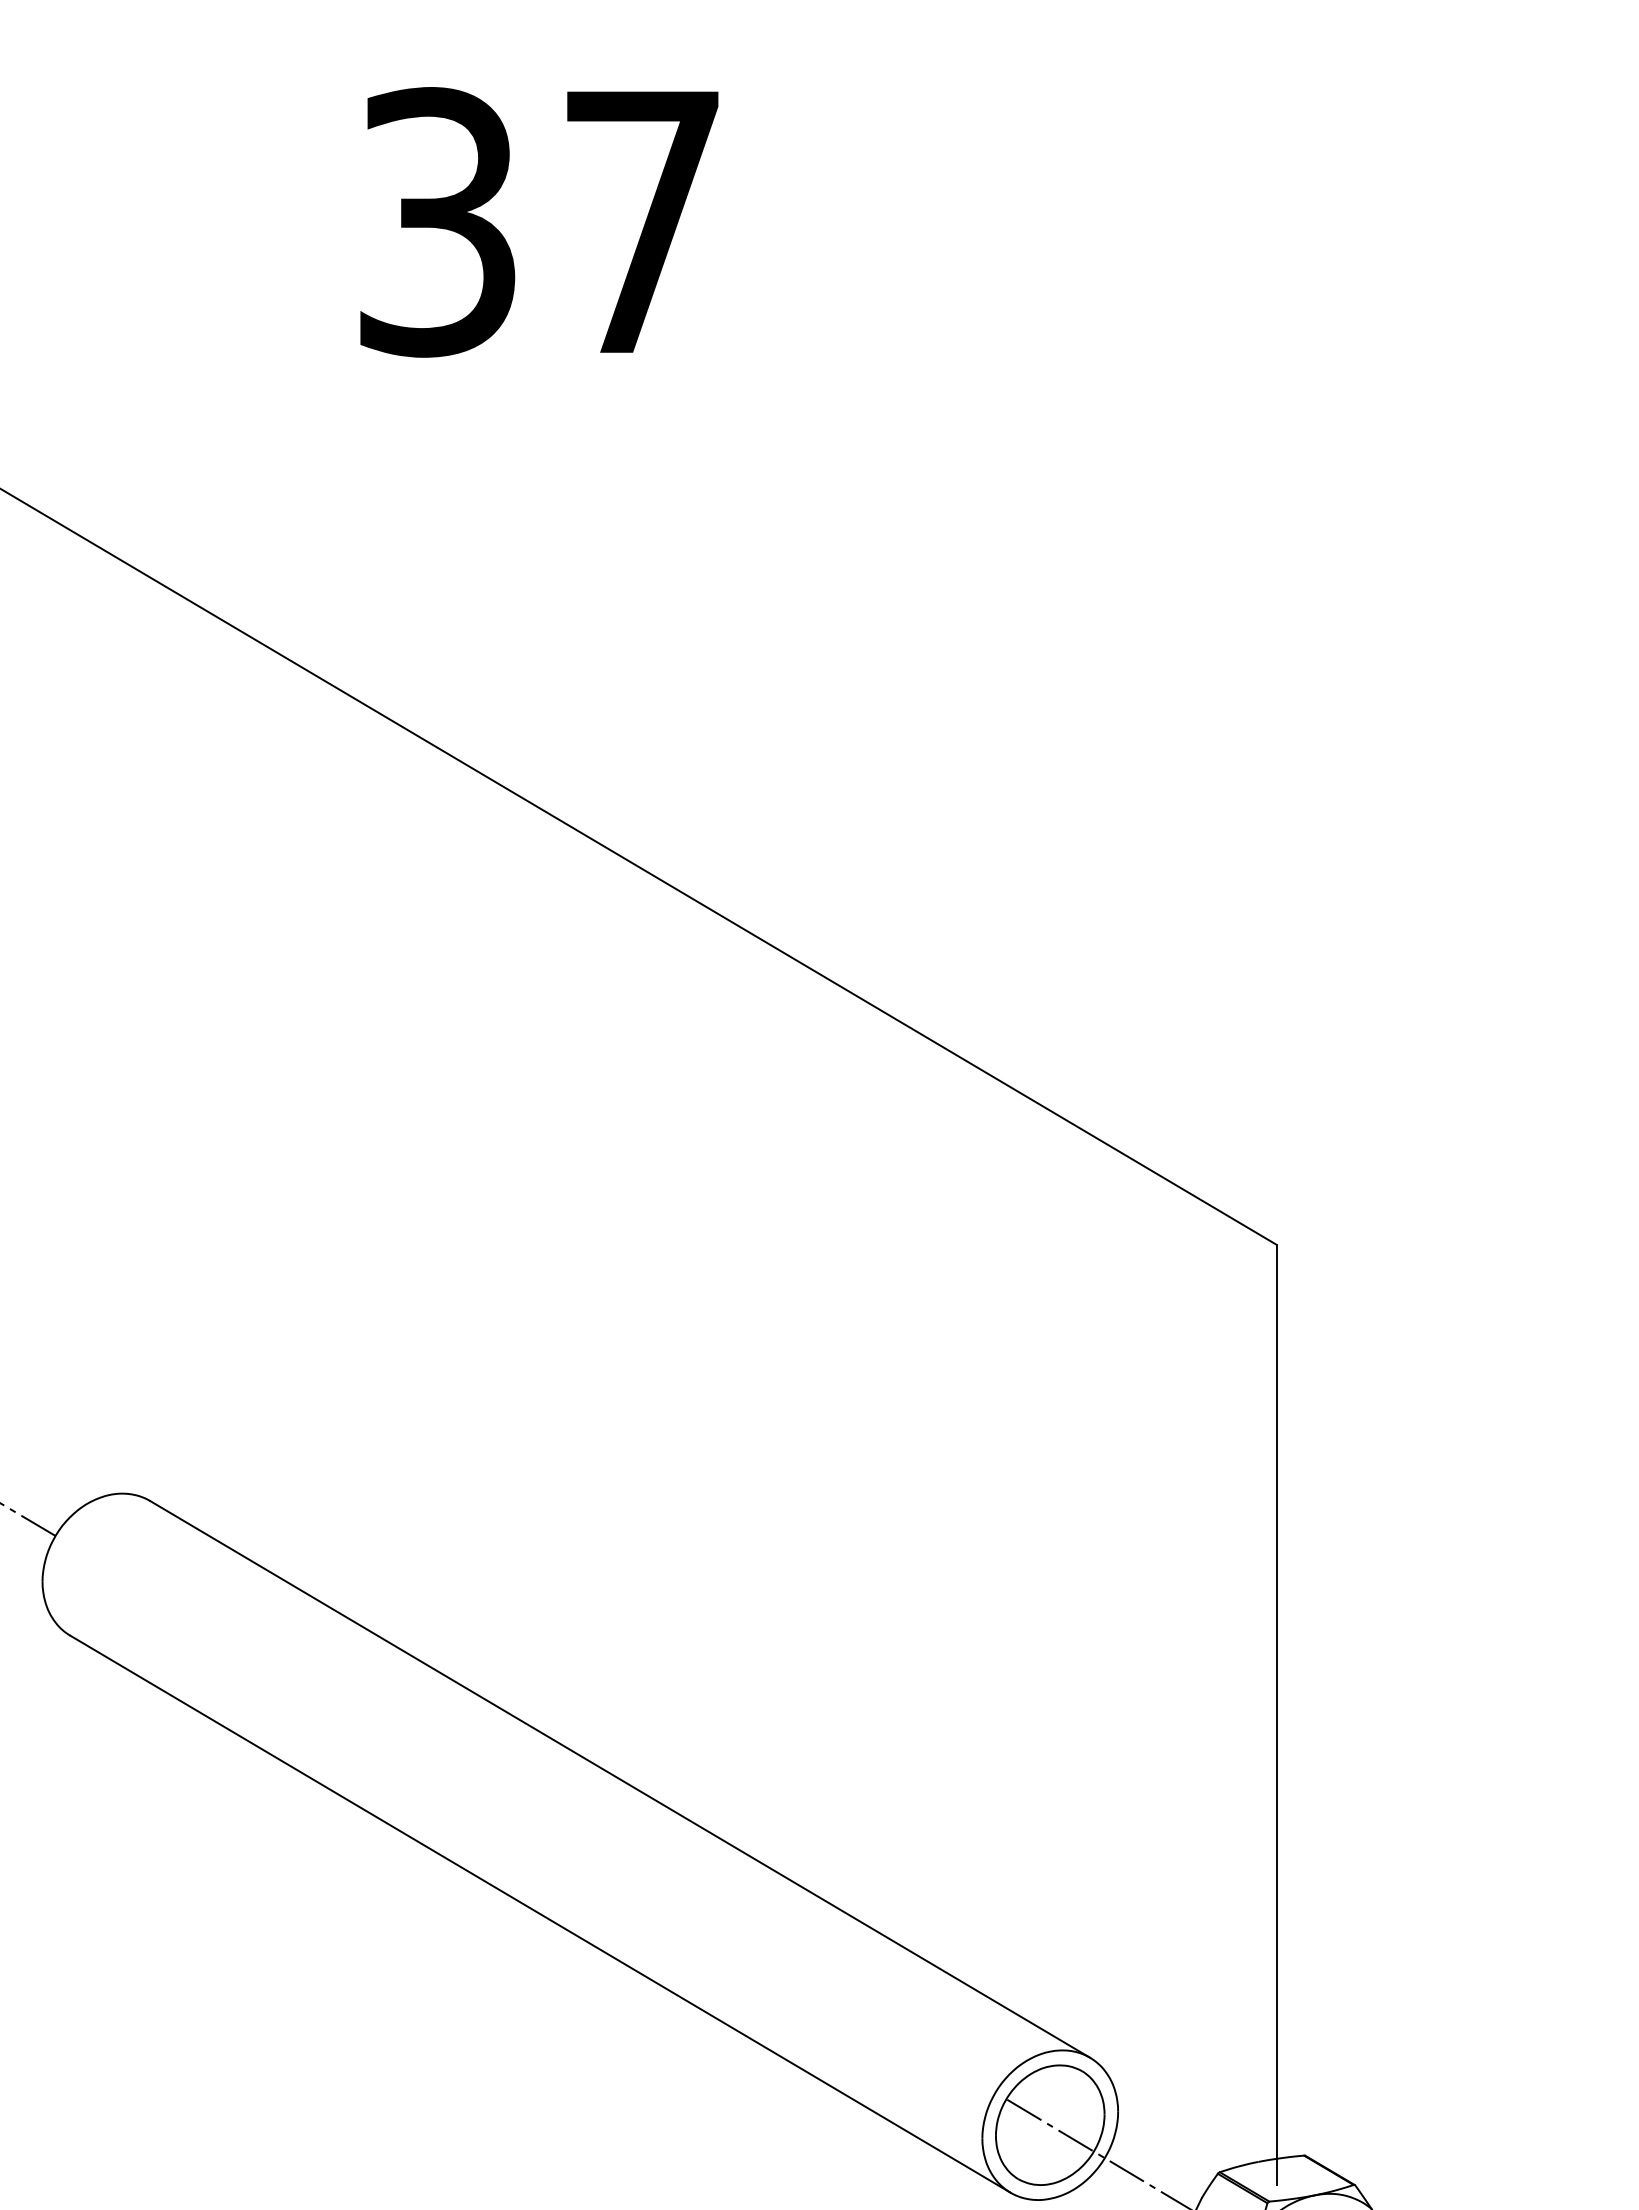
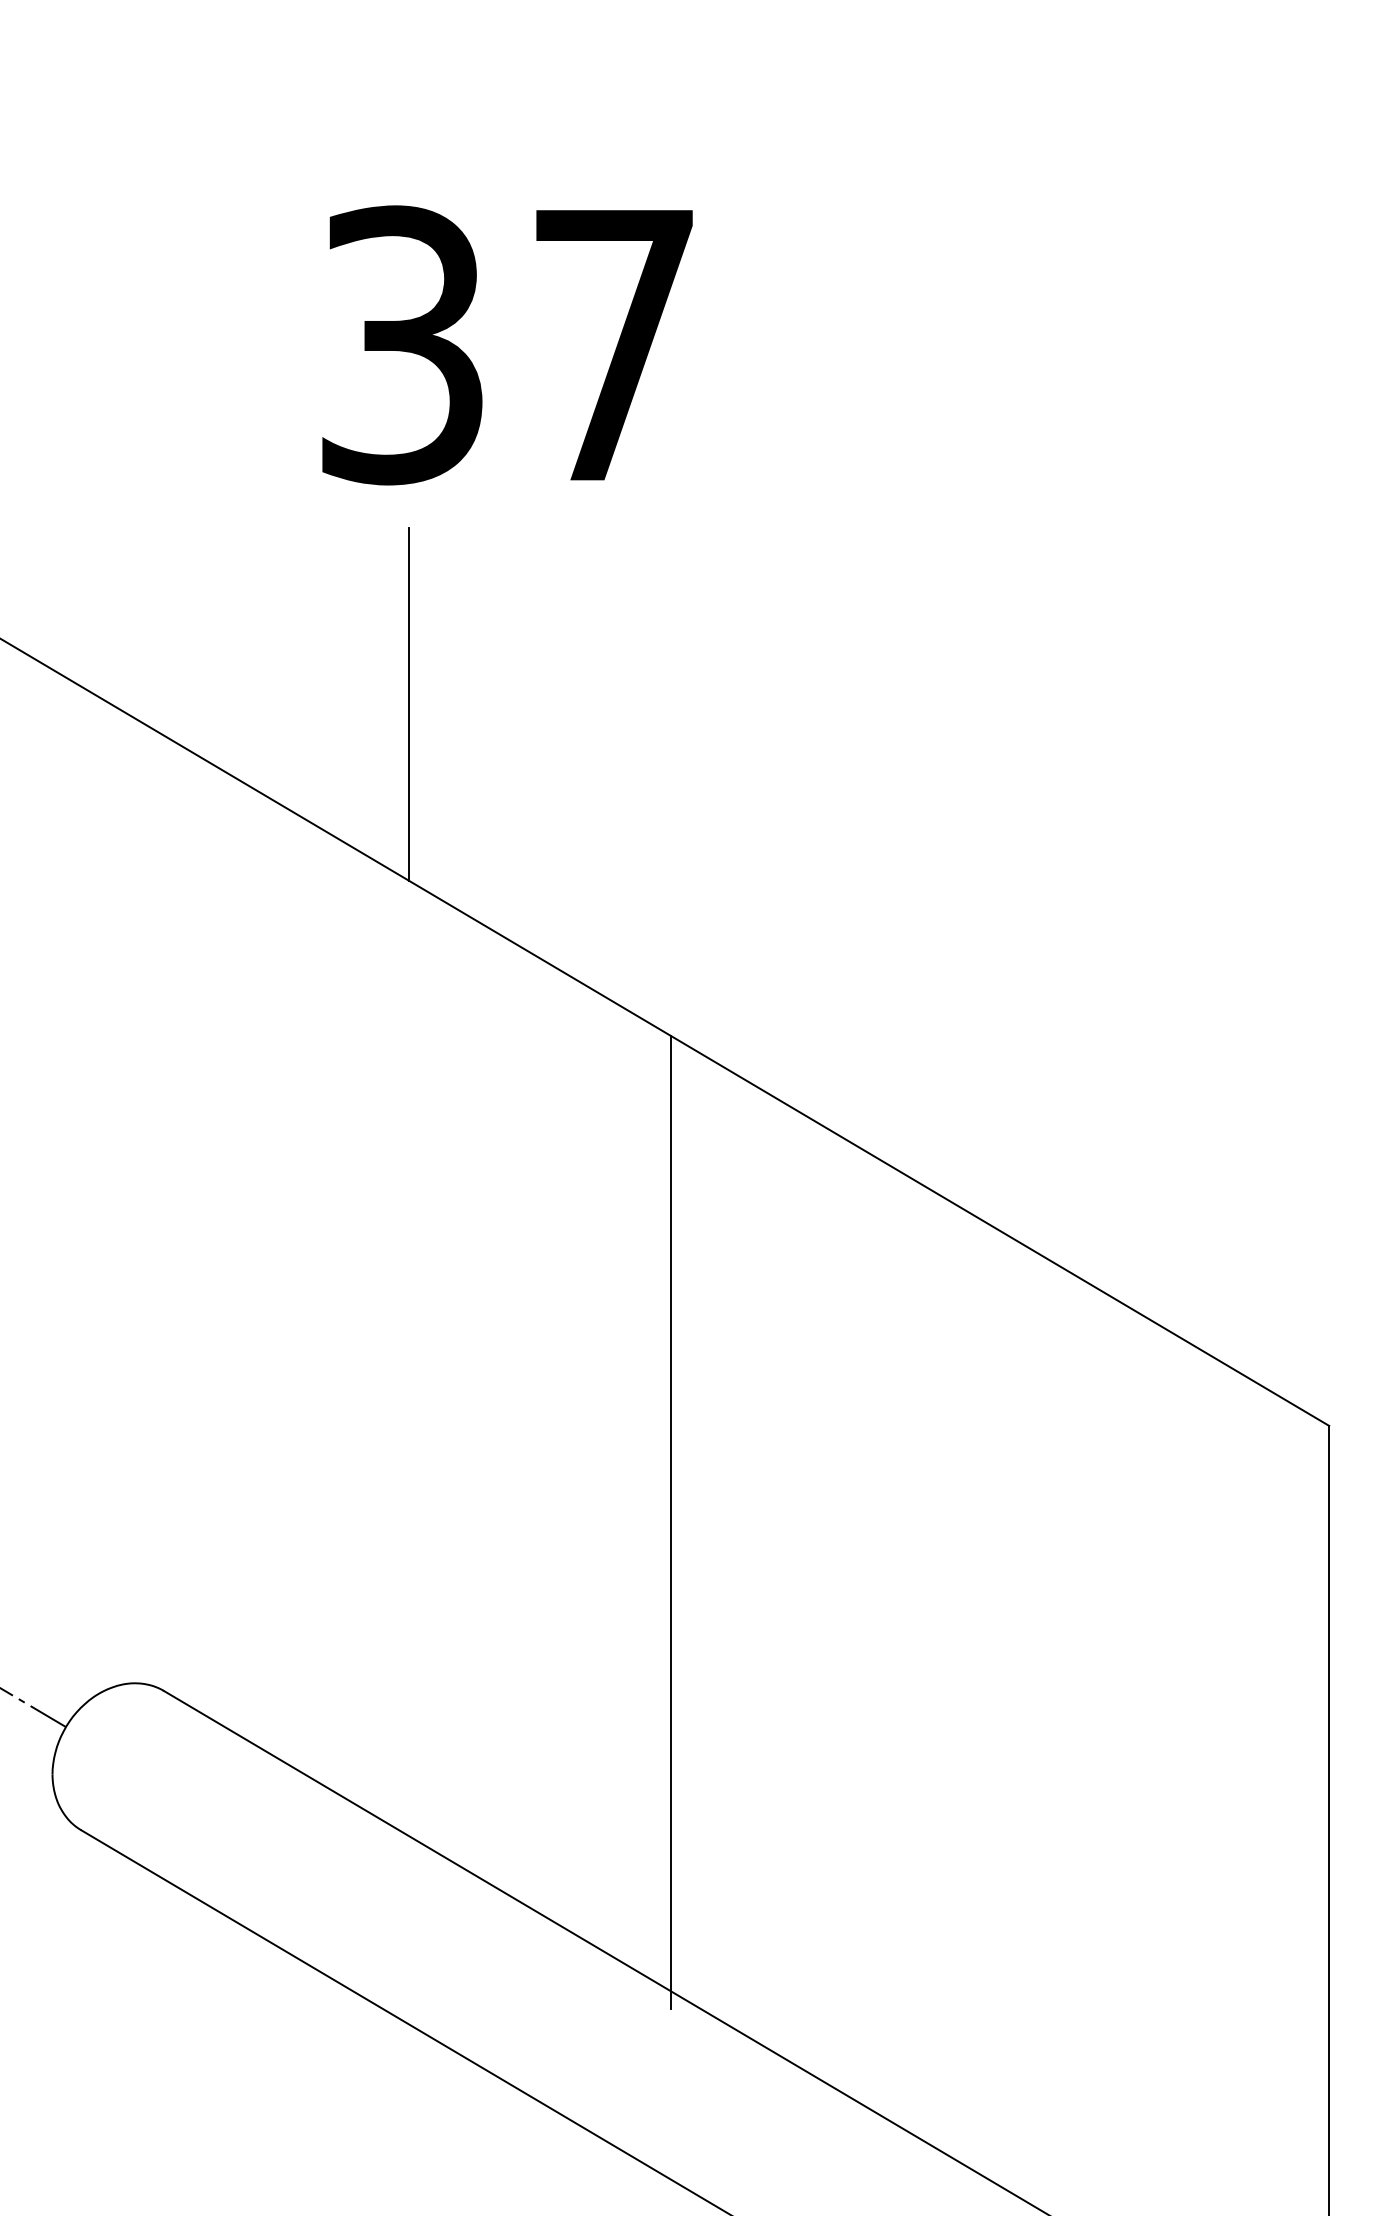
text: (539, 222) -> (507, 345), moved
line: (386, 546) -> (408, 703), added
line: (639, 1337) -> (670, 1521), added

